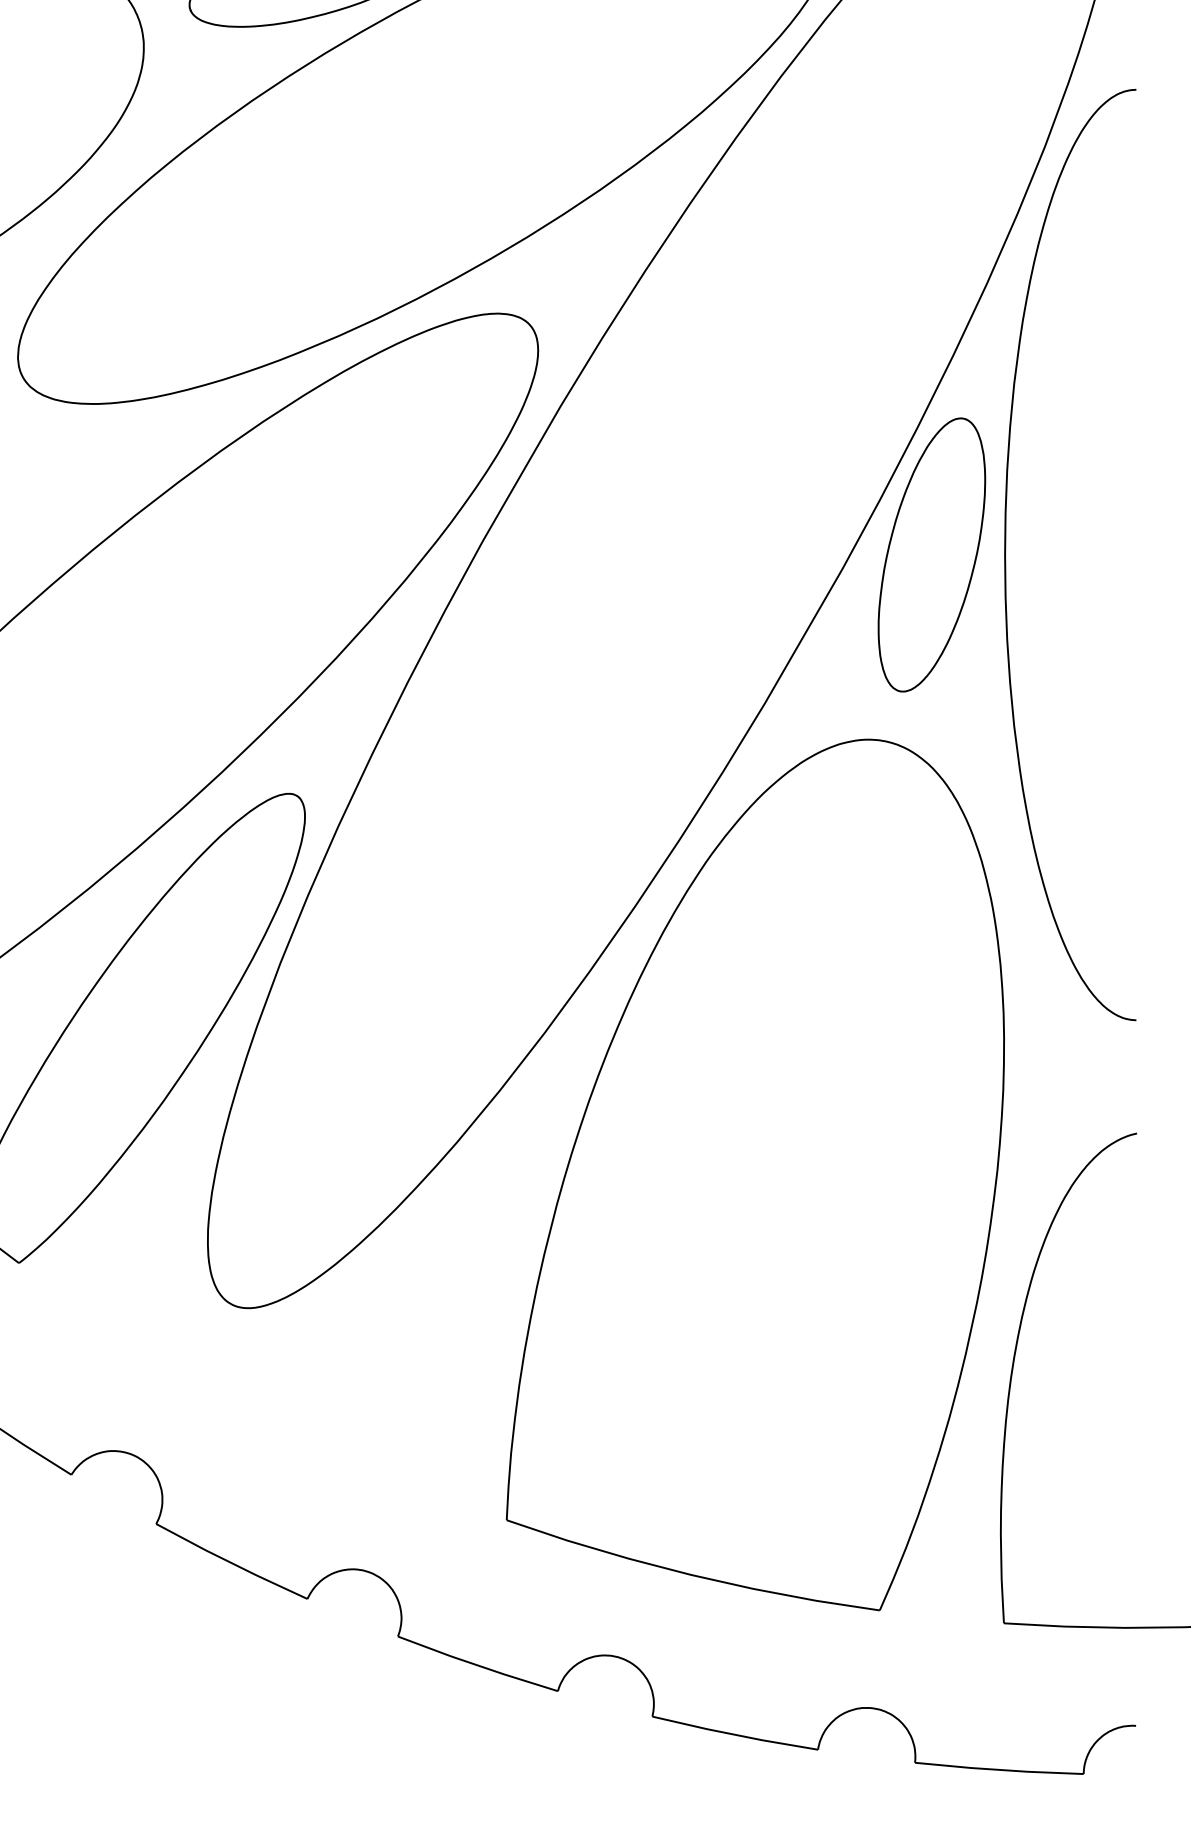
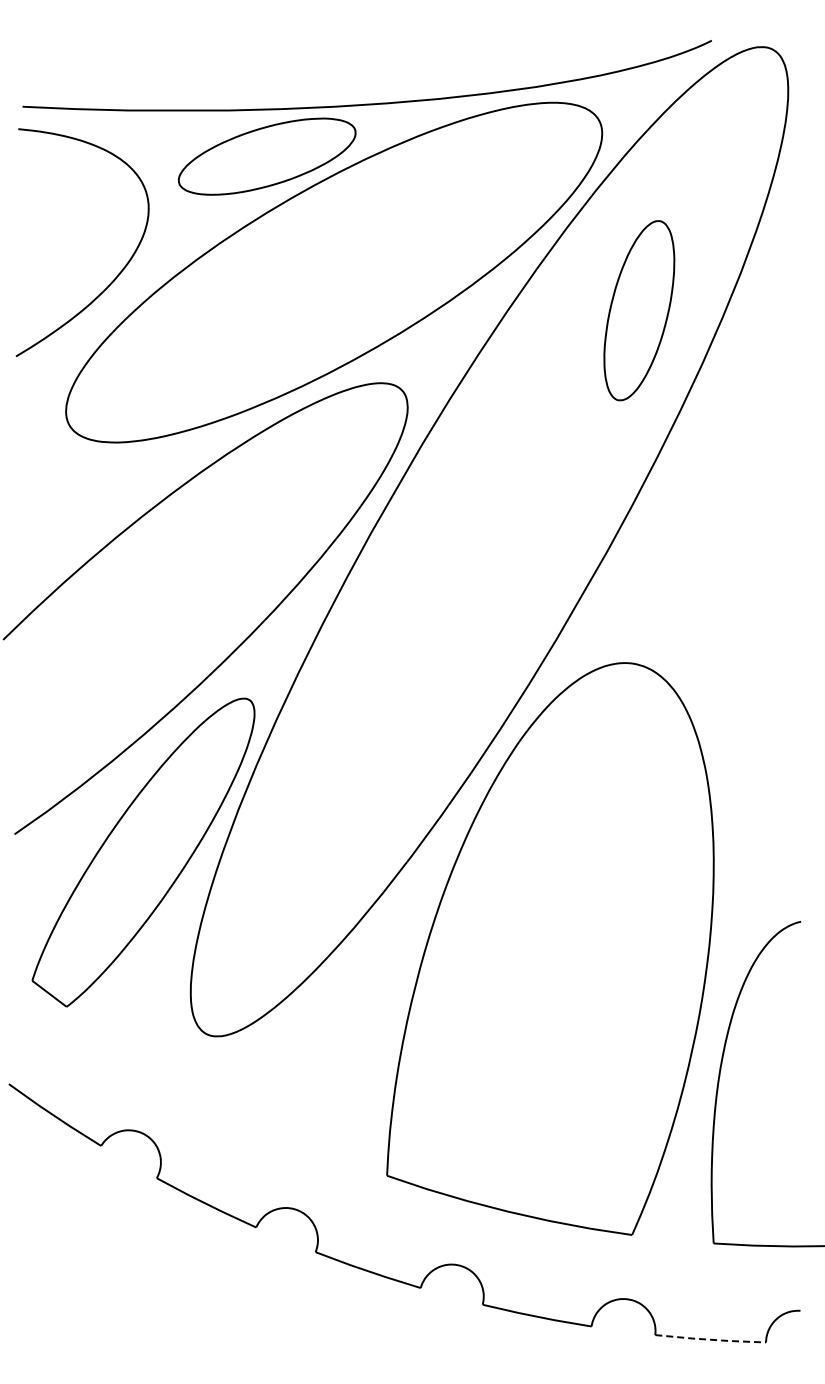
part: (932, 554) -> (639, 310), moved
curve: (1006, 554) -> (715, 541), removed
line: (999, 1769) -> (710, 1339), solid -> dashed

